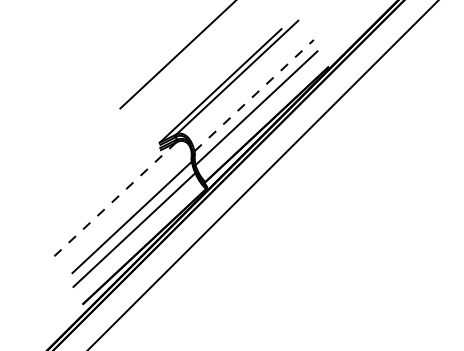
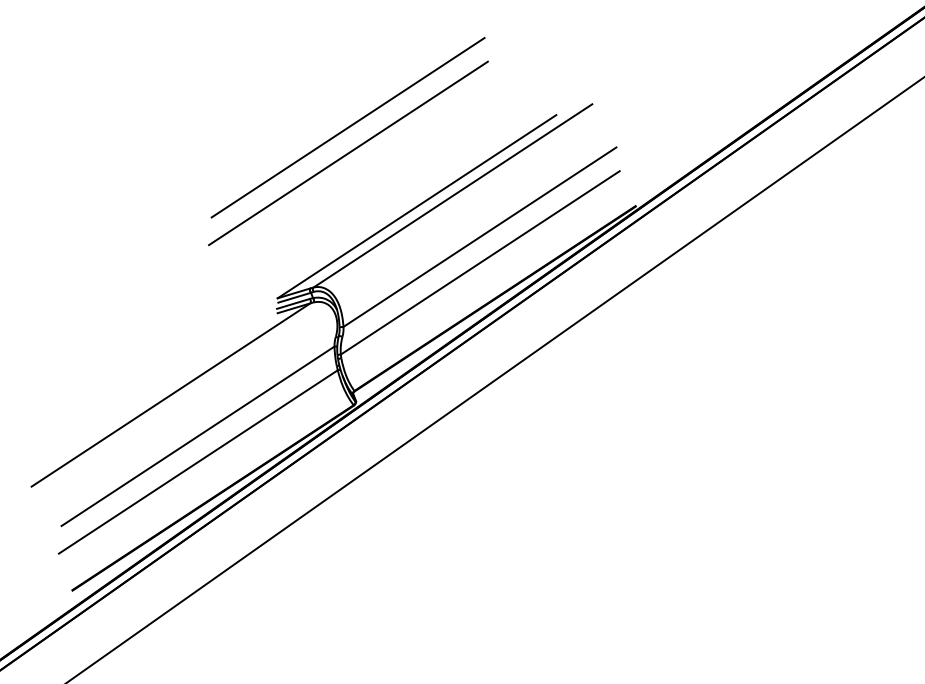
line: (182, 65) -> (348, 153), added
line: (254, 95) -> (480, 237), dashed -> solid
line: (115, 199) -> (171, 395), dashed -> solid

